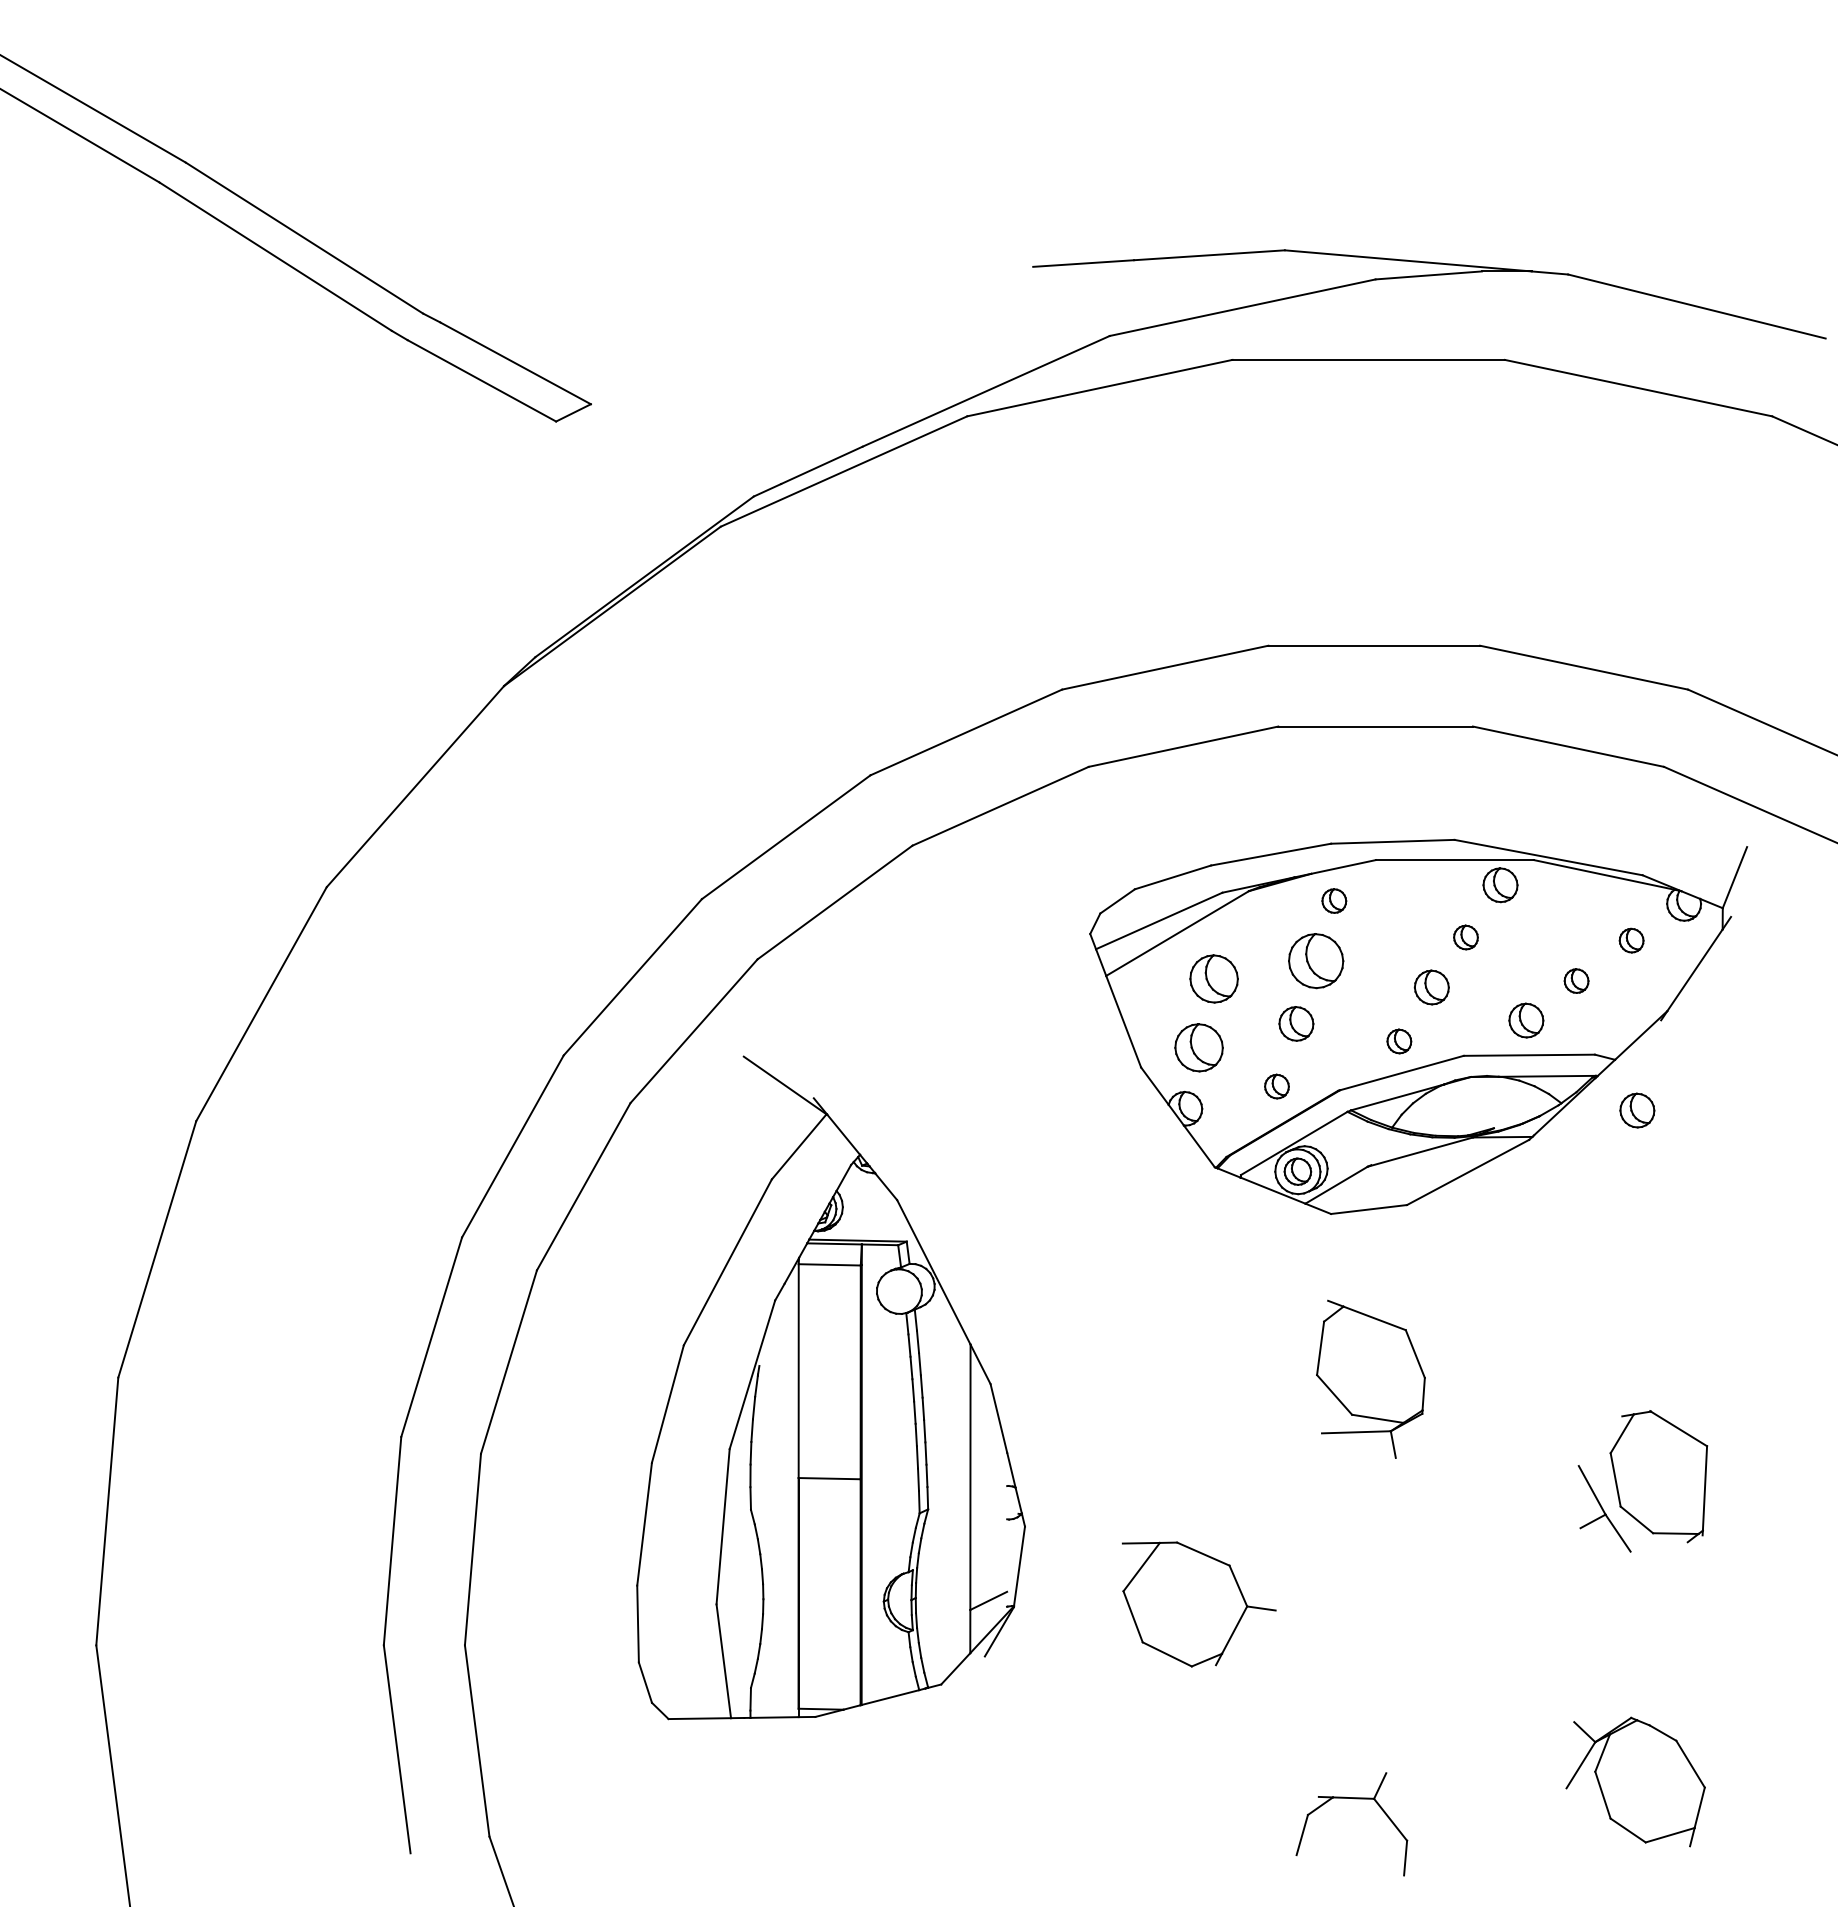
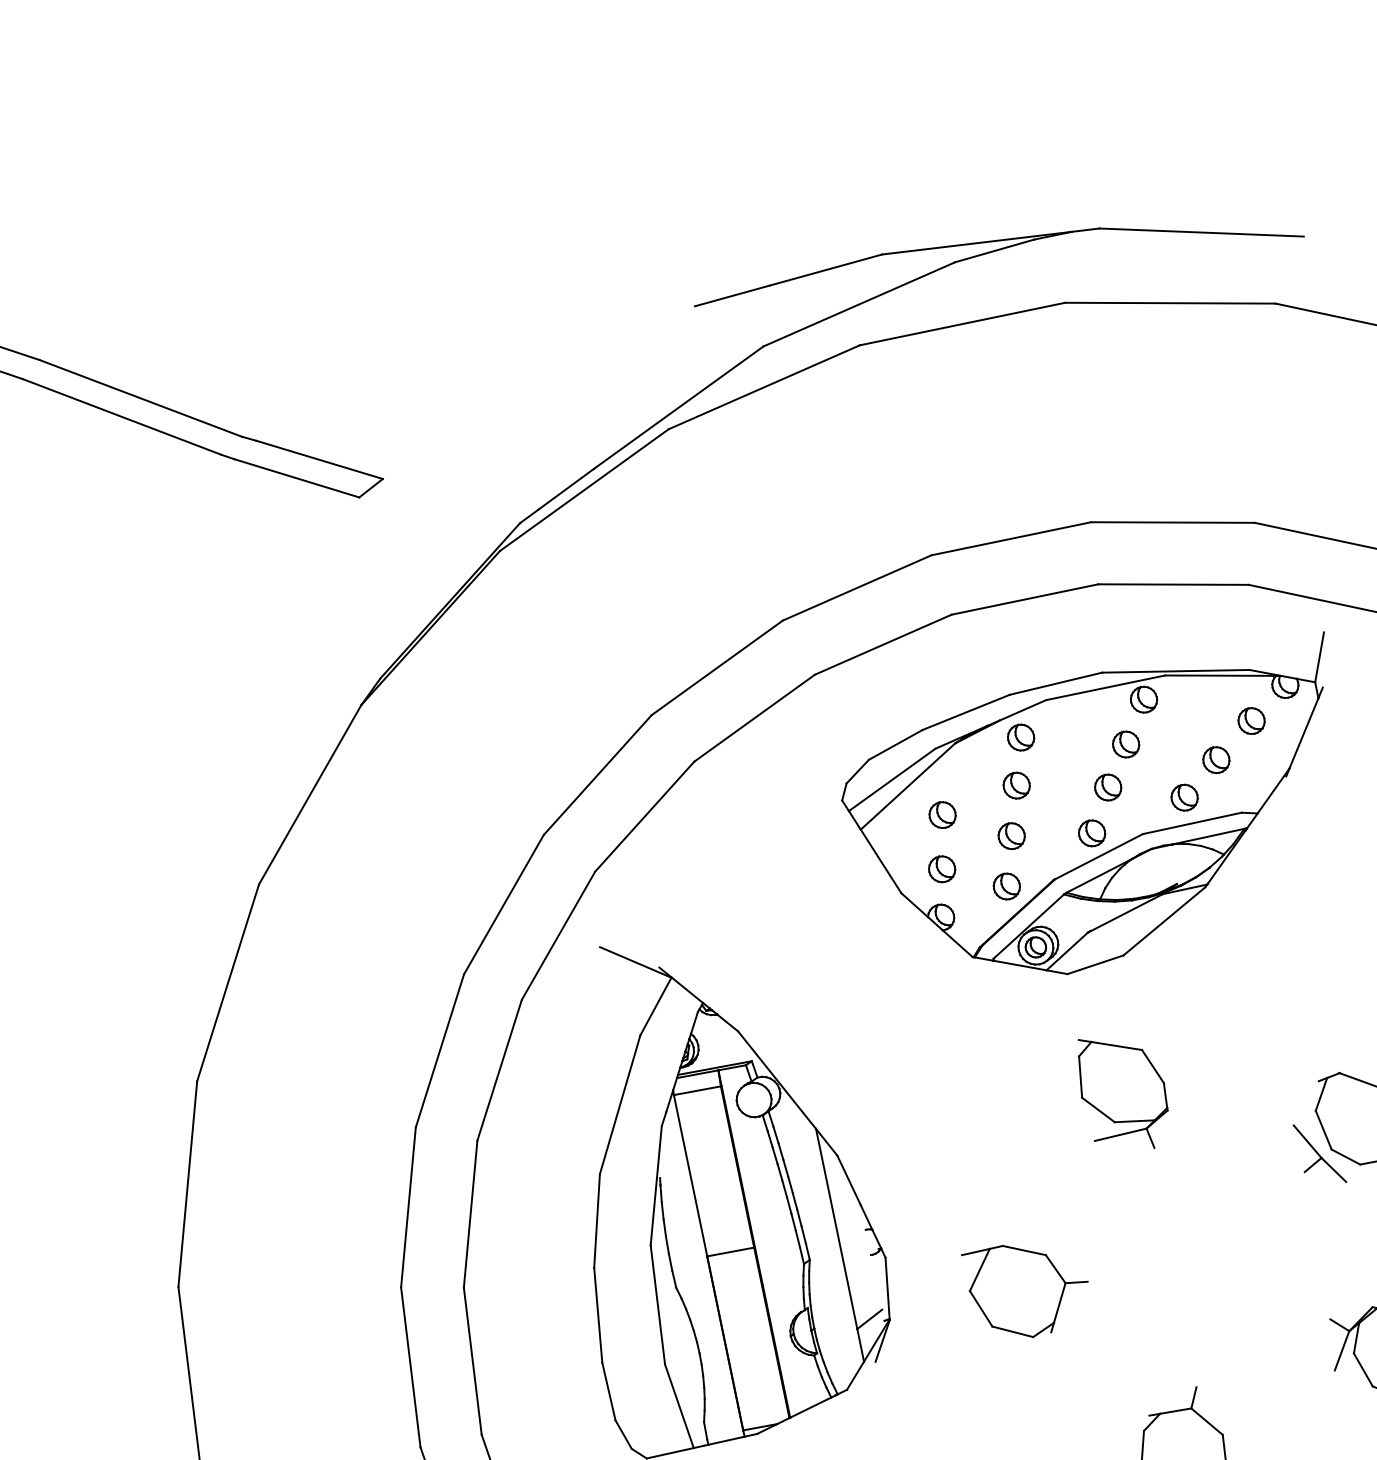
part: (1334, 900) -> (1021, 737), size x1.43
part: (1465, 937) -> (1125, 744), size x1.43
part: (1631, 940) -> (1251, 720), size x1.43
part: (1315, 960) -> (1016, 785), size x0.62
part: (1213, 978) -> (942, 814), size x0.71
part: (1576, 980) -> (1216, 759), size x1.43
part: (1399, 1041) -> (1092, 833), size x1.43
part: (1199, 1047) -> (942, 869), size x0.71
part: (1276, 1086) -> (1006, 886), size x1.43
part: (1637, 1110) -> (1282, 848), removed

